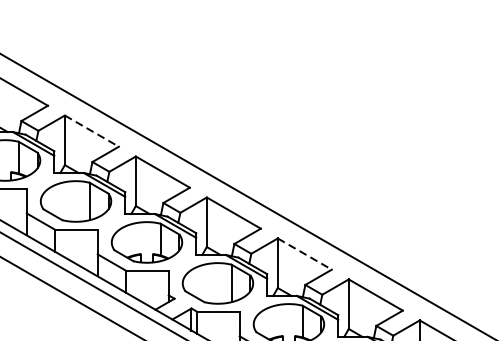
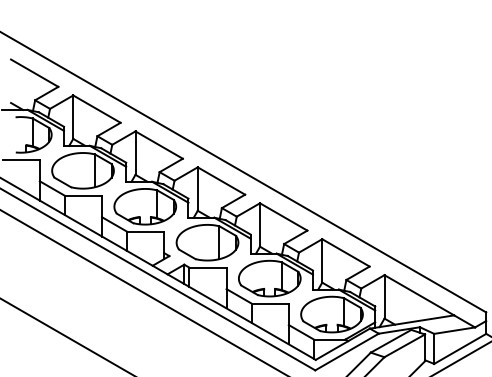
line: (92, 131) -> (97, 109), dashed -> solid
line: (305, 254) -> (284, 217), dashed -> solid

